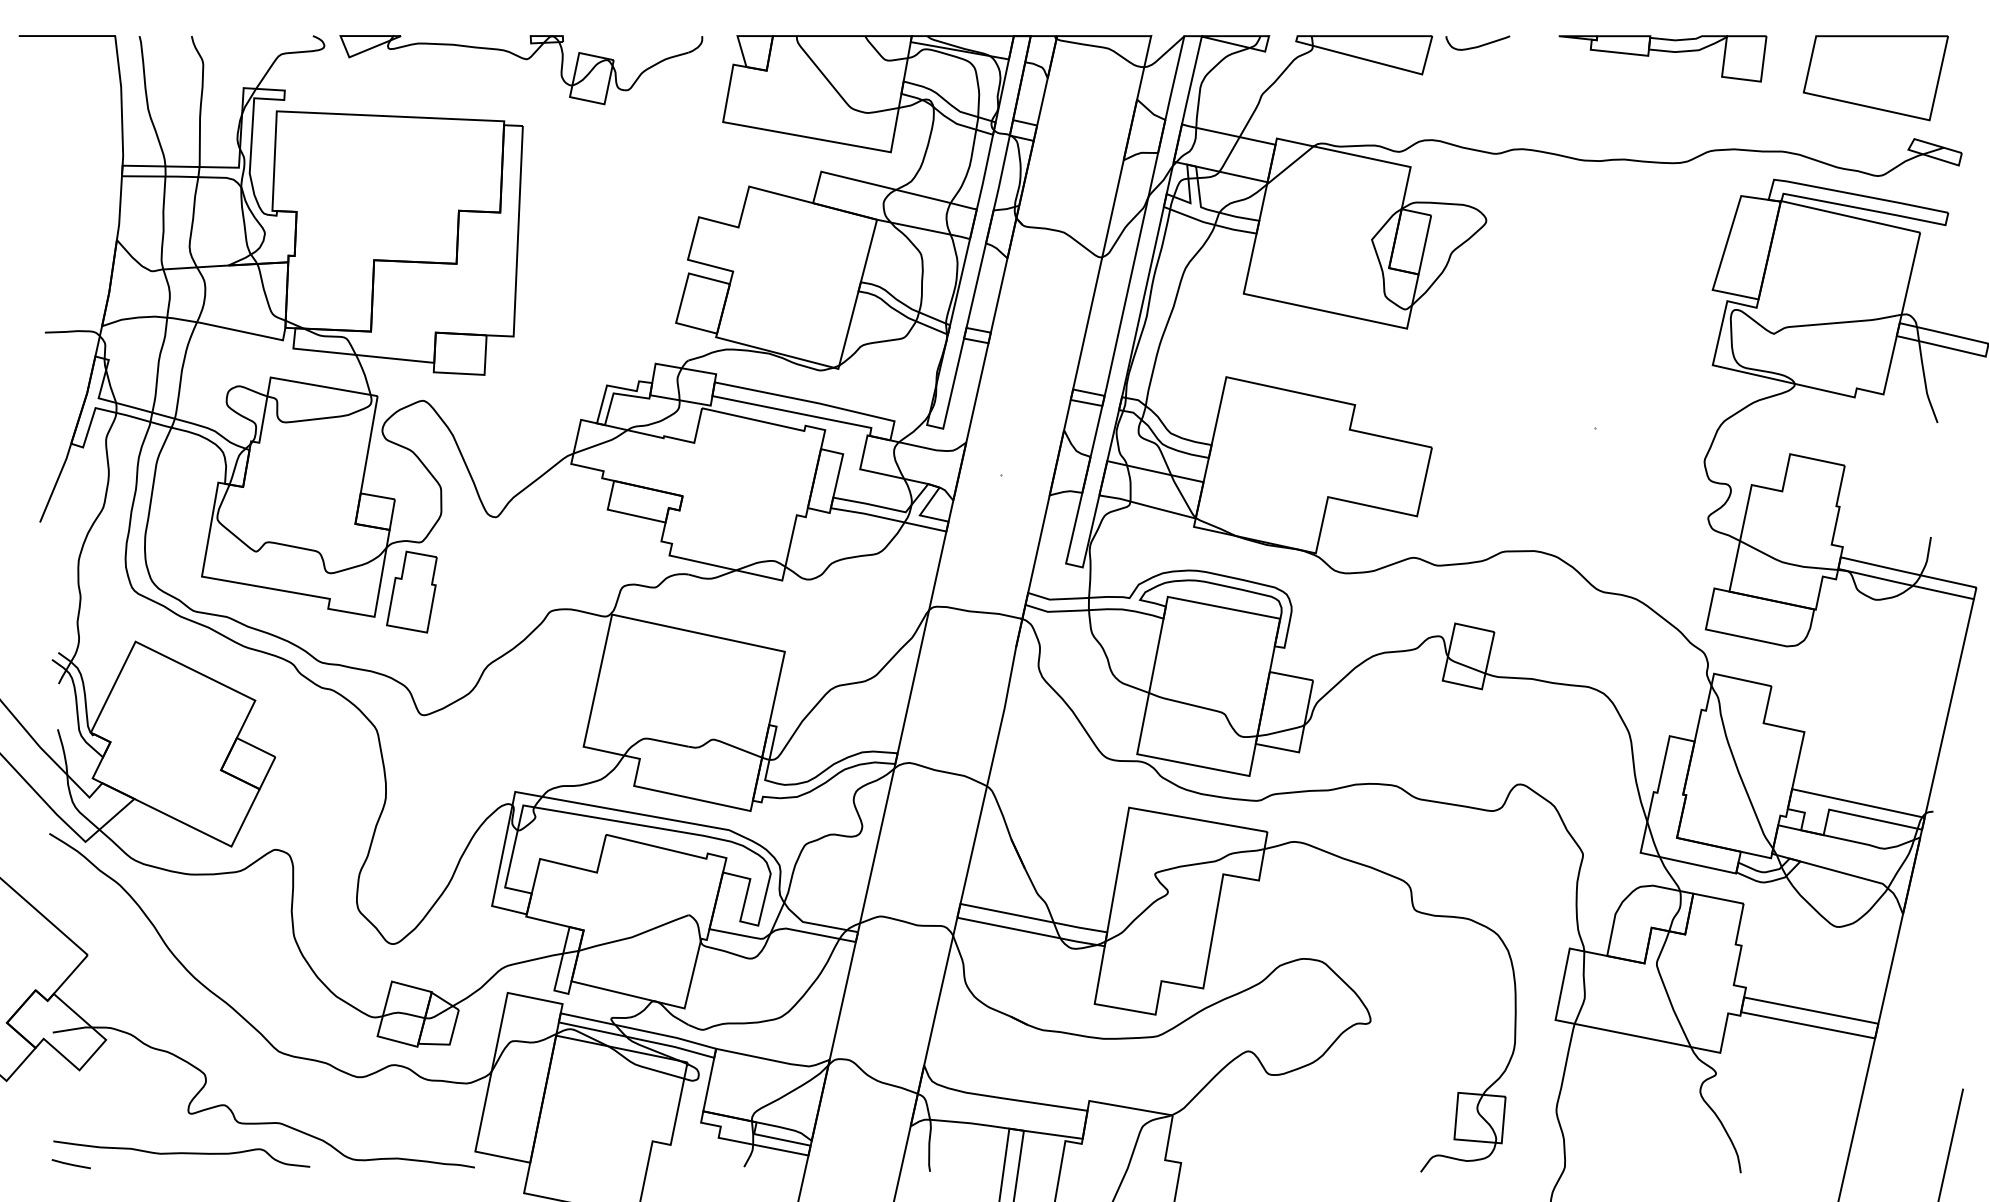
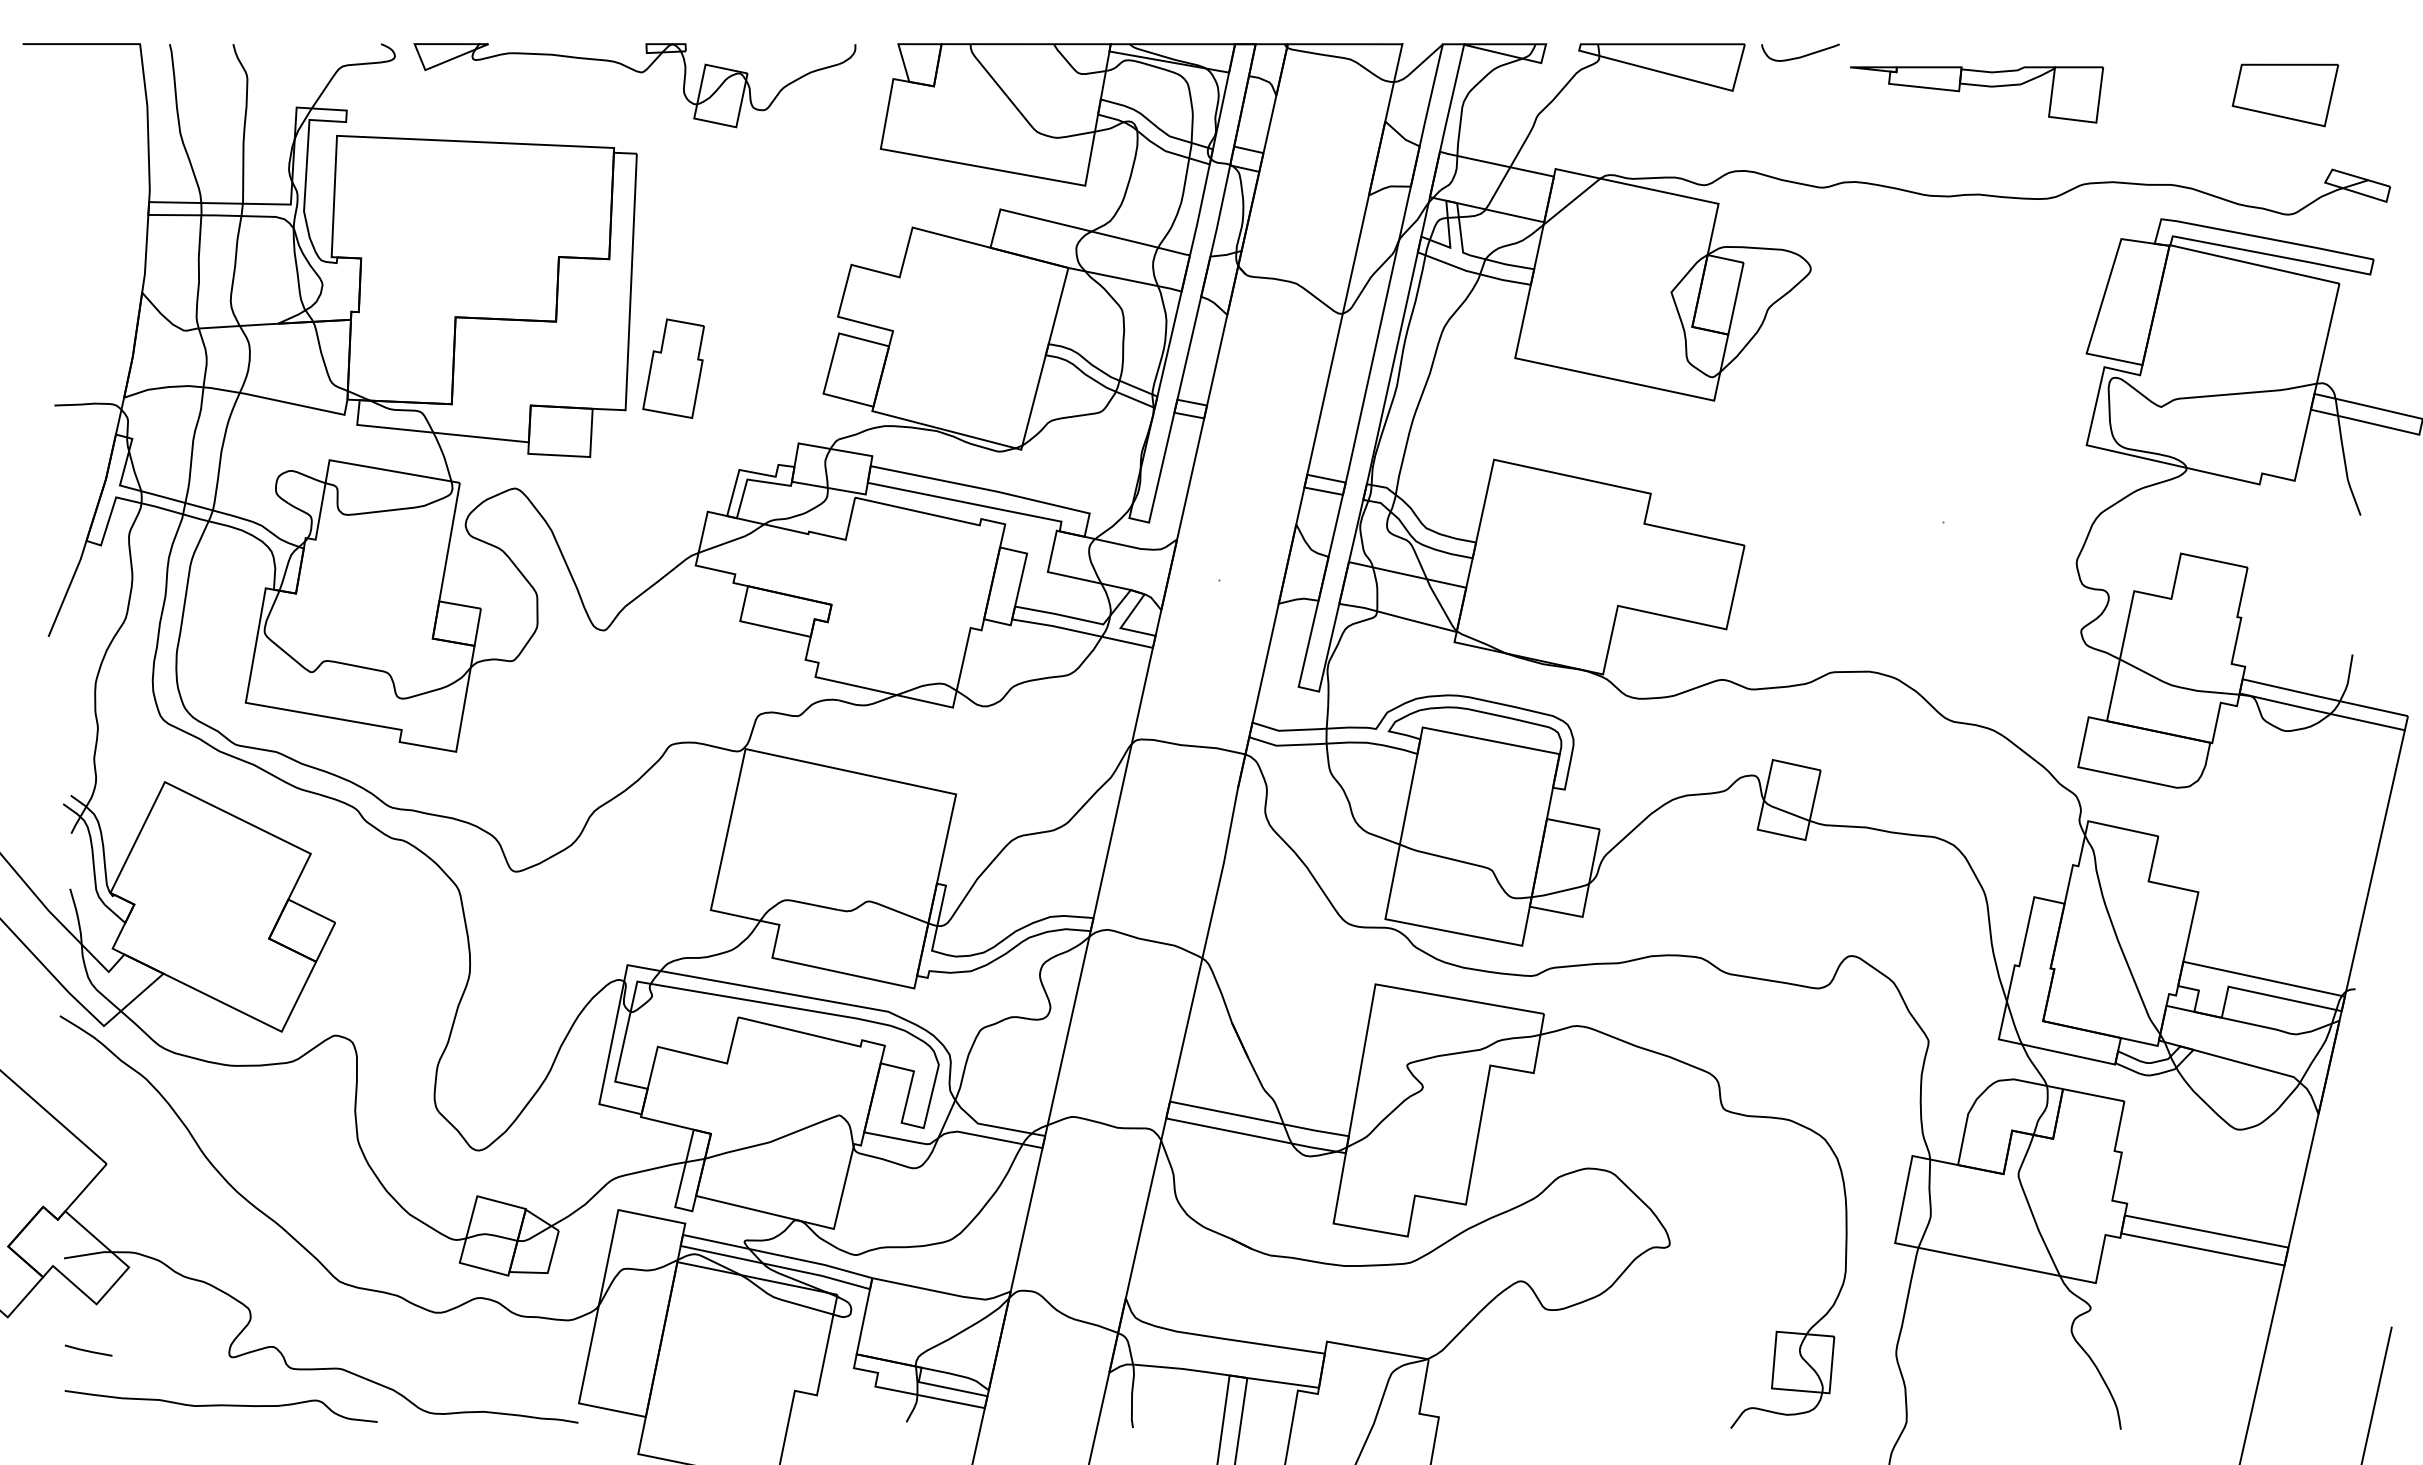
part: (1662, 51) -> (1976, 86), moved
part: (1875, 78) -> (2285, 95), size x0.6
part: (411, 591) -> (673, 368), moved
line: (71, 1164) -> (88, 1350), moved

